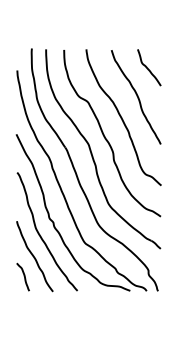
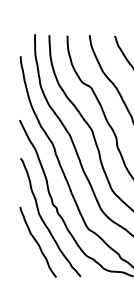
curve: (23, 276) -> (26, 262), removed

